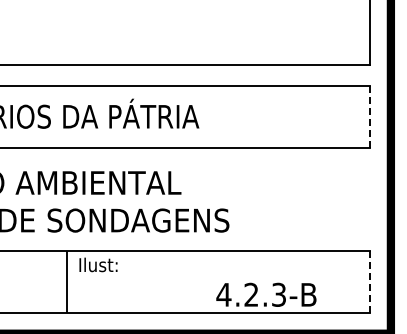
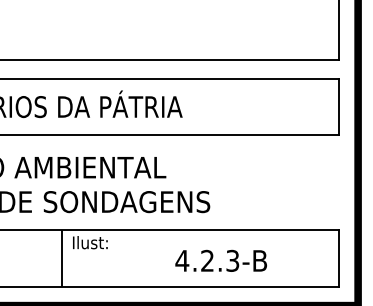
line: (370, 116) -> (339, 106), dashed -> solid
line: (370, 282) -> (339, 258), dashed -> solid
text: (266, 294) -> (221, 260), moved

